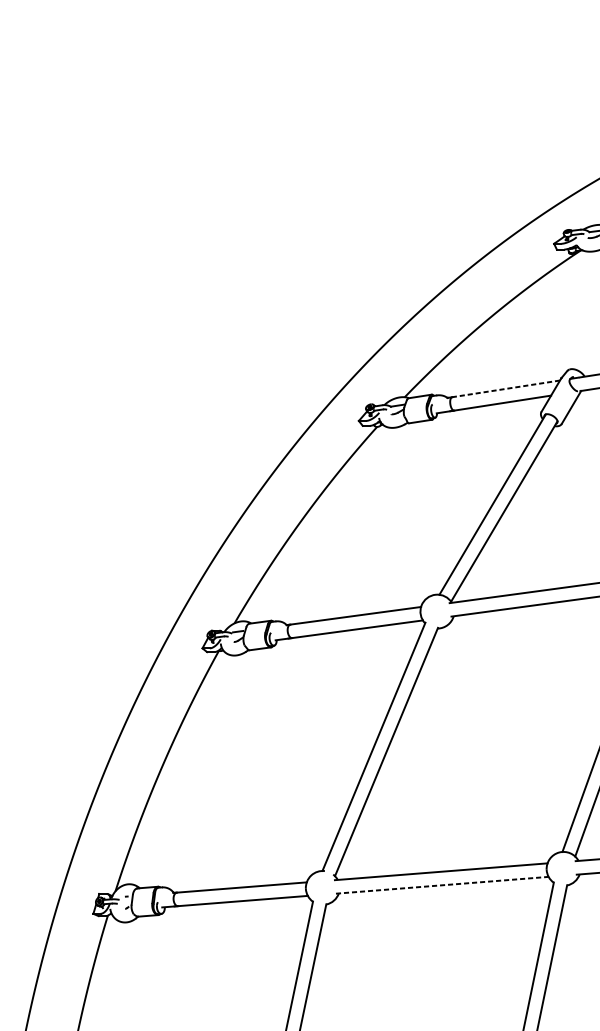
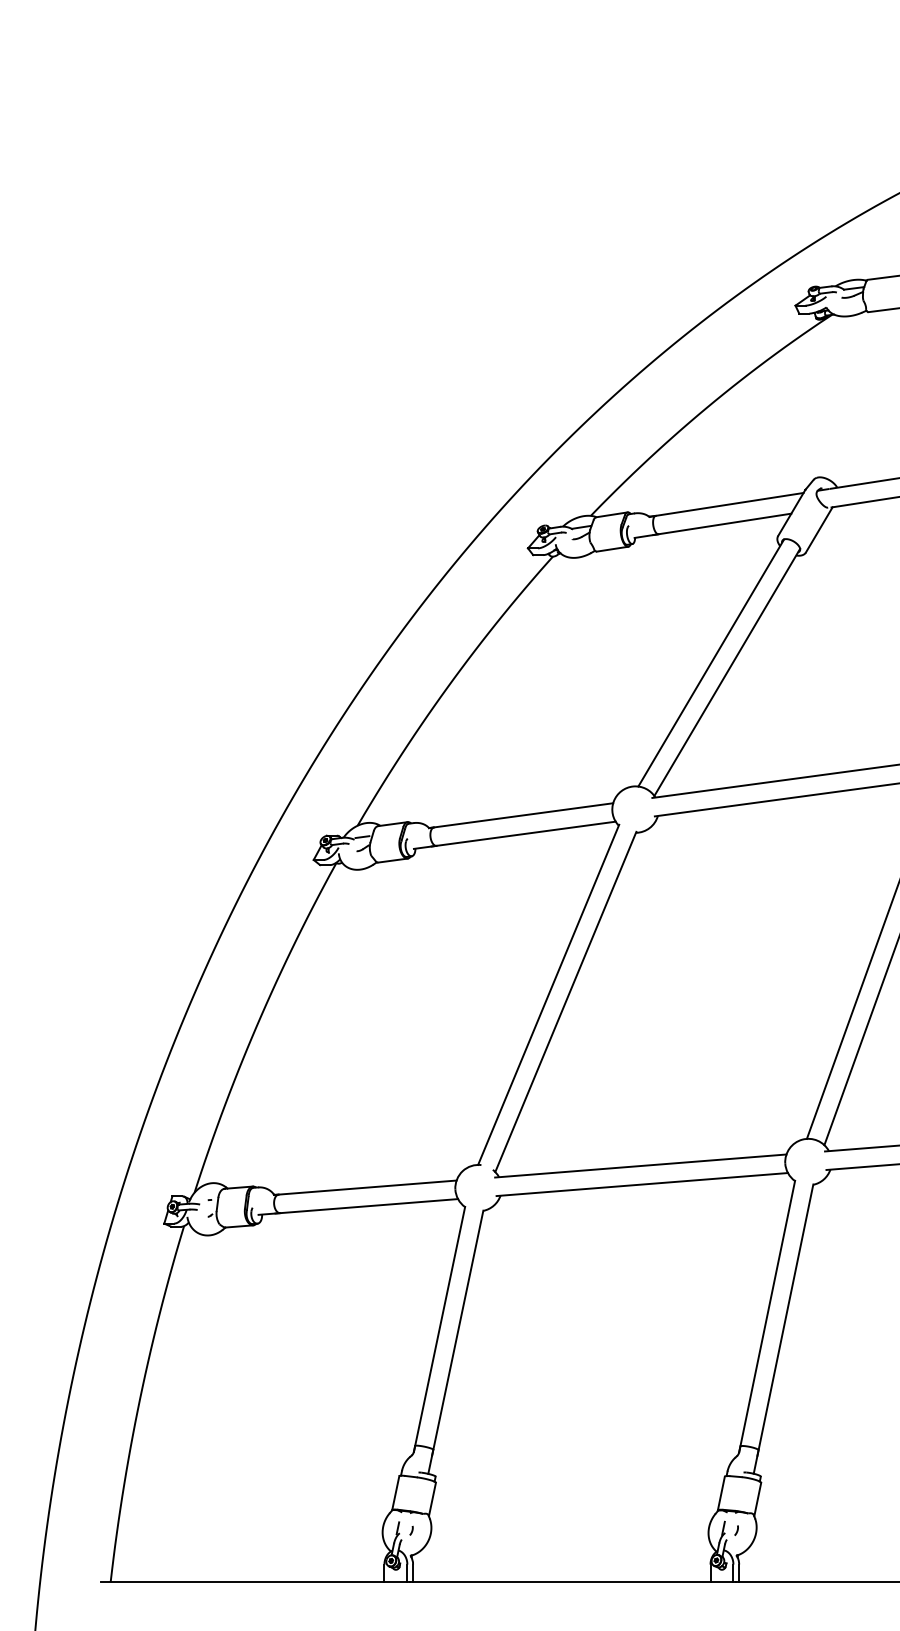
line: (503, 388) -> (726, 504), dashed -> solid
line: (442, 885) -> (642, 1184), dashed -> solid

